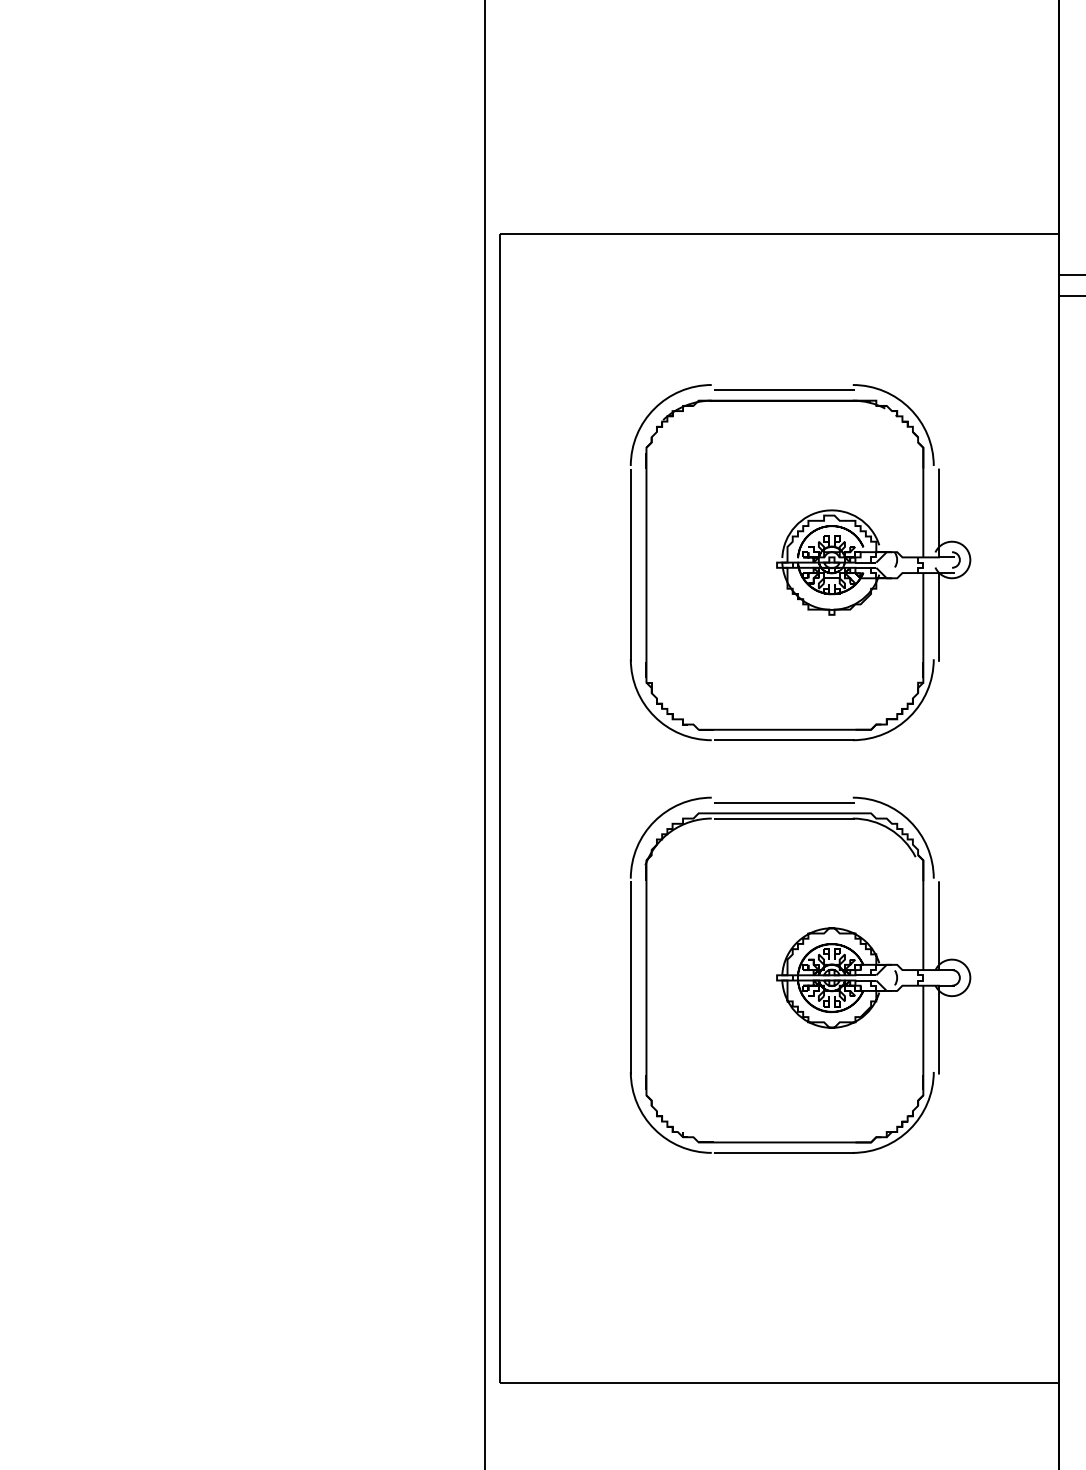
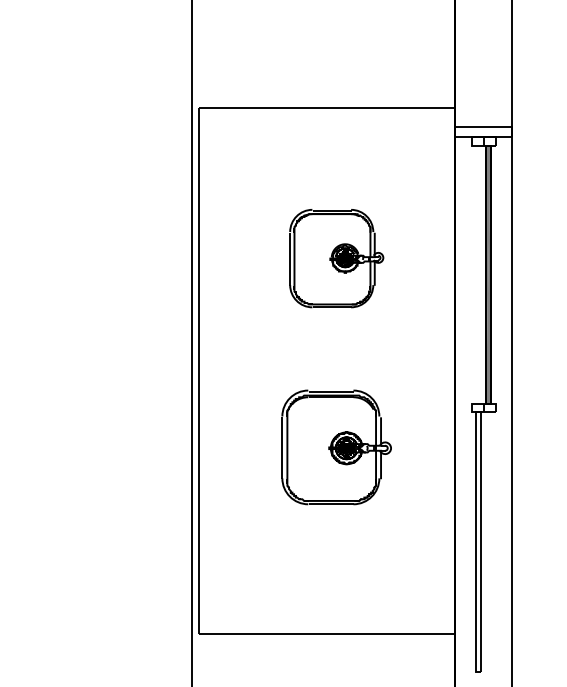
part: (800, 562) -> (336, 258), size x0.6
part: (800, 975) -> (336, 447), size x0.7

